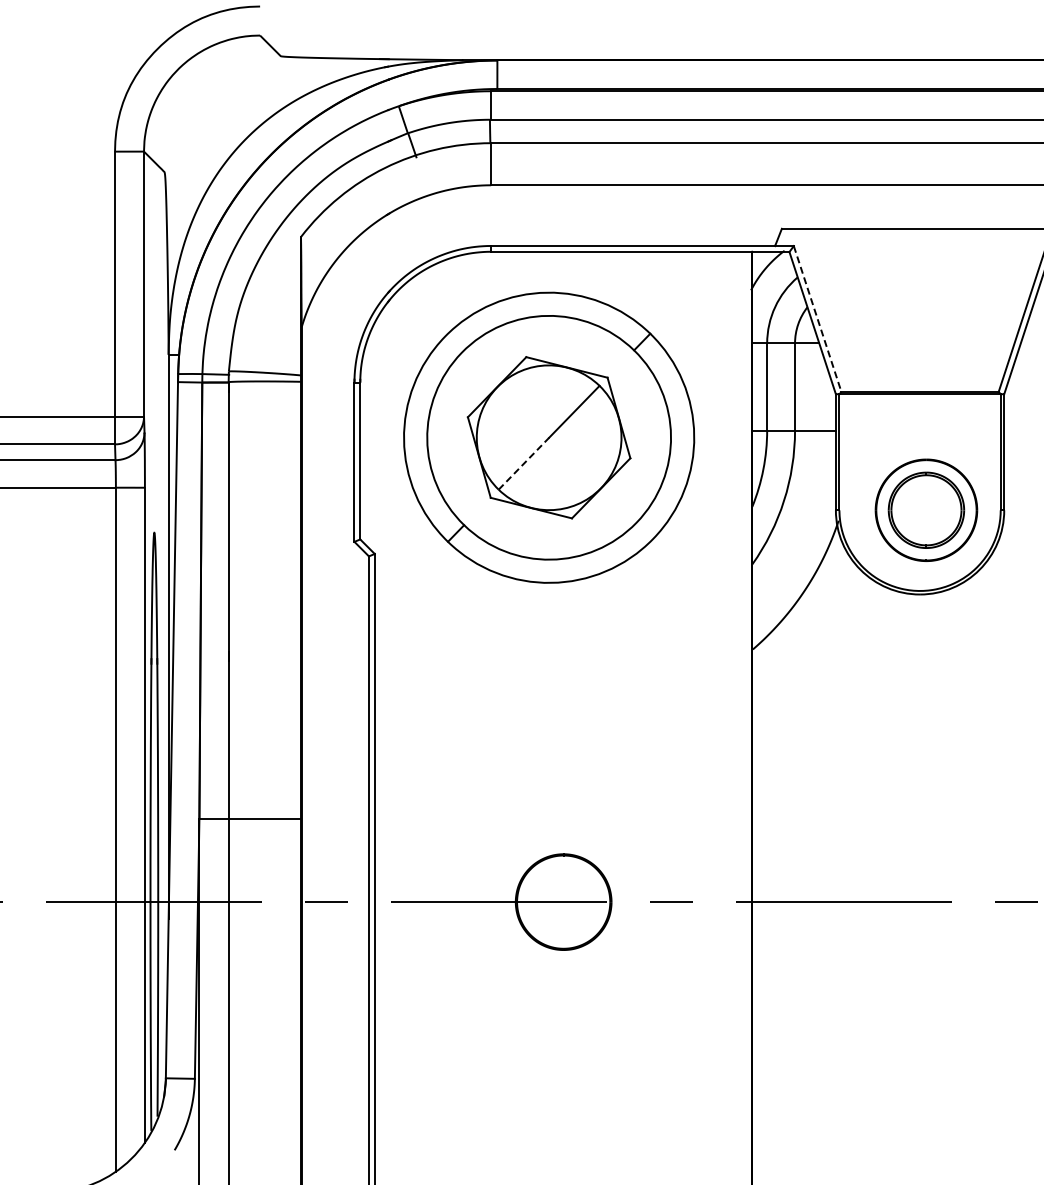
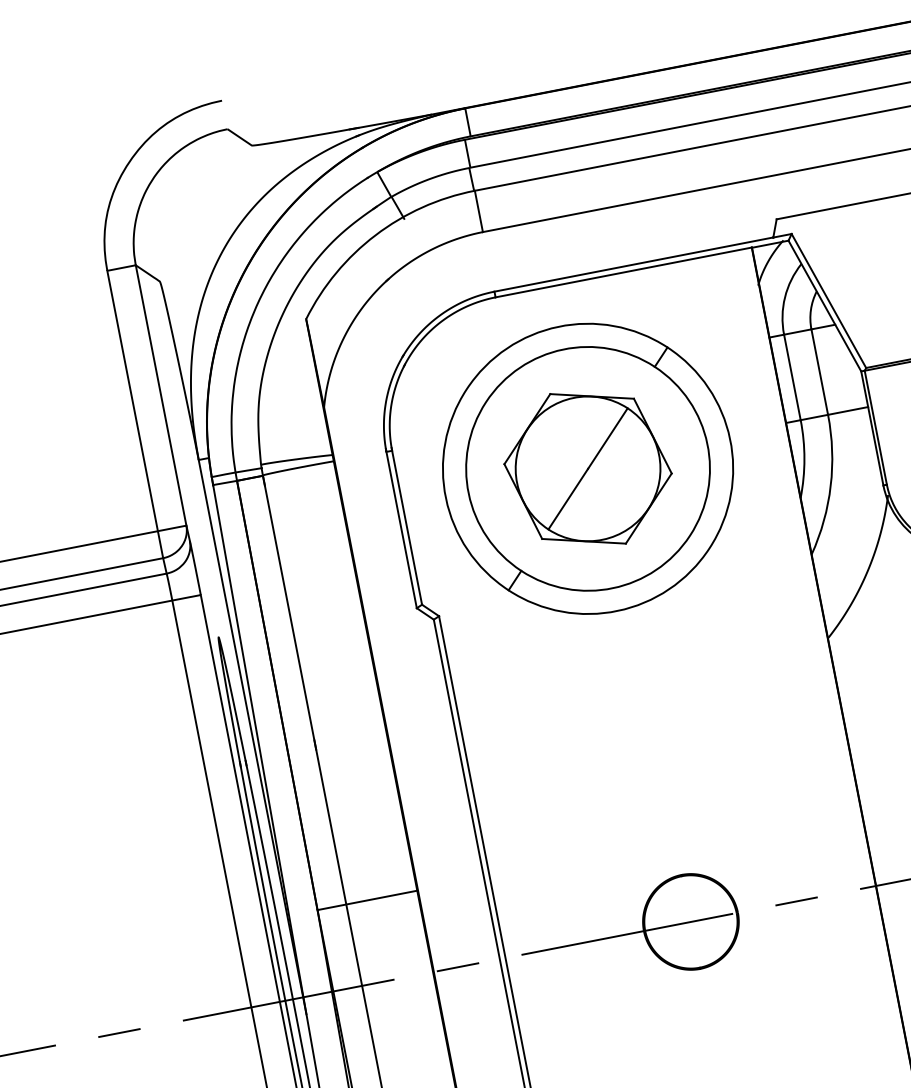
line: (817, 318) -> (828, 300), dashed -> solid
line: (524, 463) -> (568, 498), dashed -> solid

